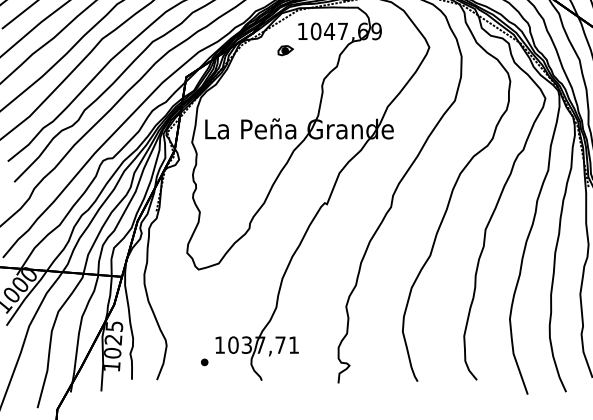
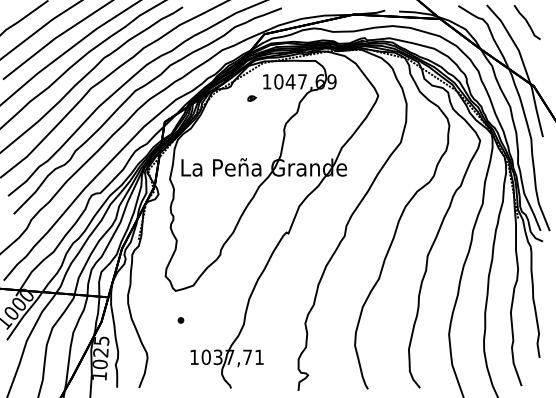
part: (284, 50) -> (251, 98), size x0.6
part: (204, 362) -> (180, 320), moved

